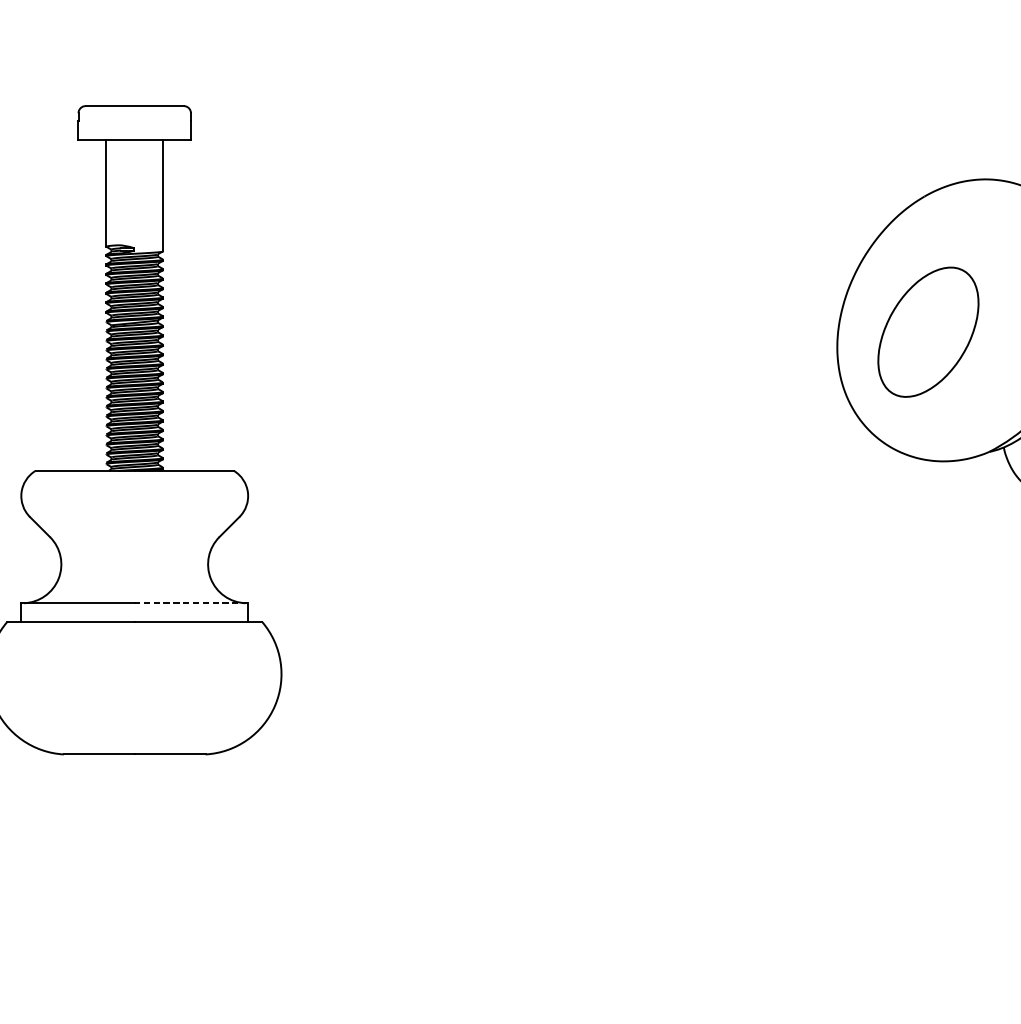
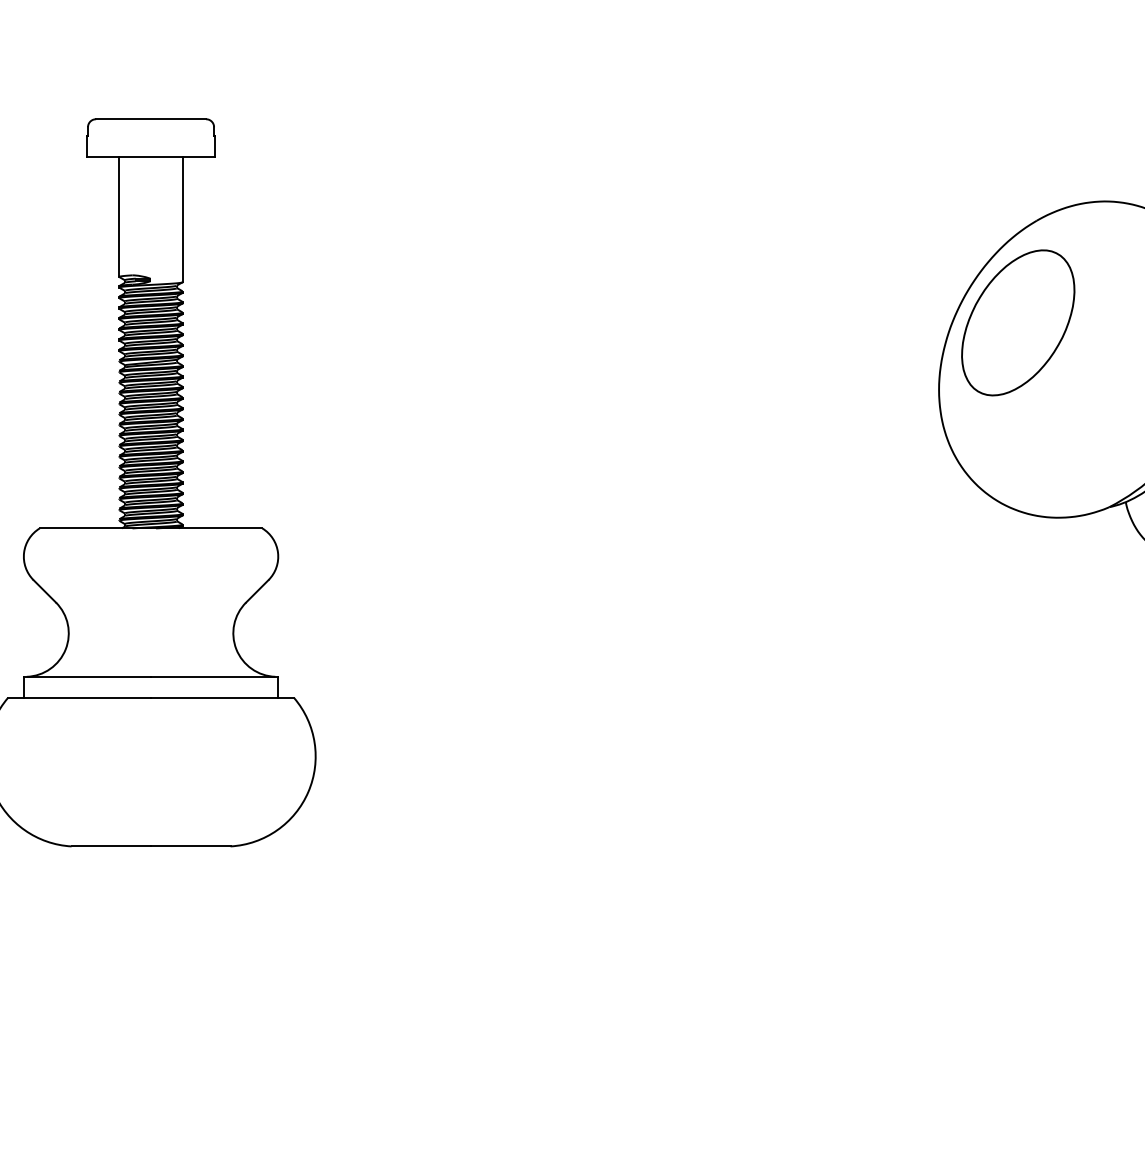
part: (928, 331) -> (1018, 322), moved
line: (191, 602) -> (214, 676), dashed -> solid

